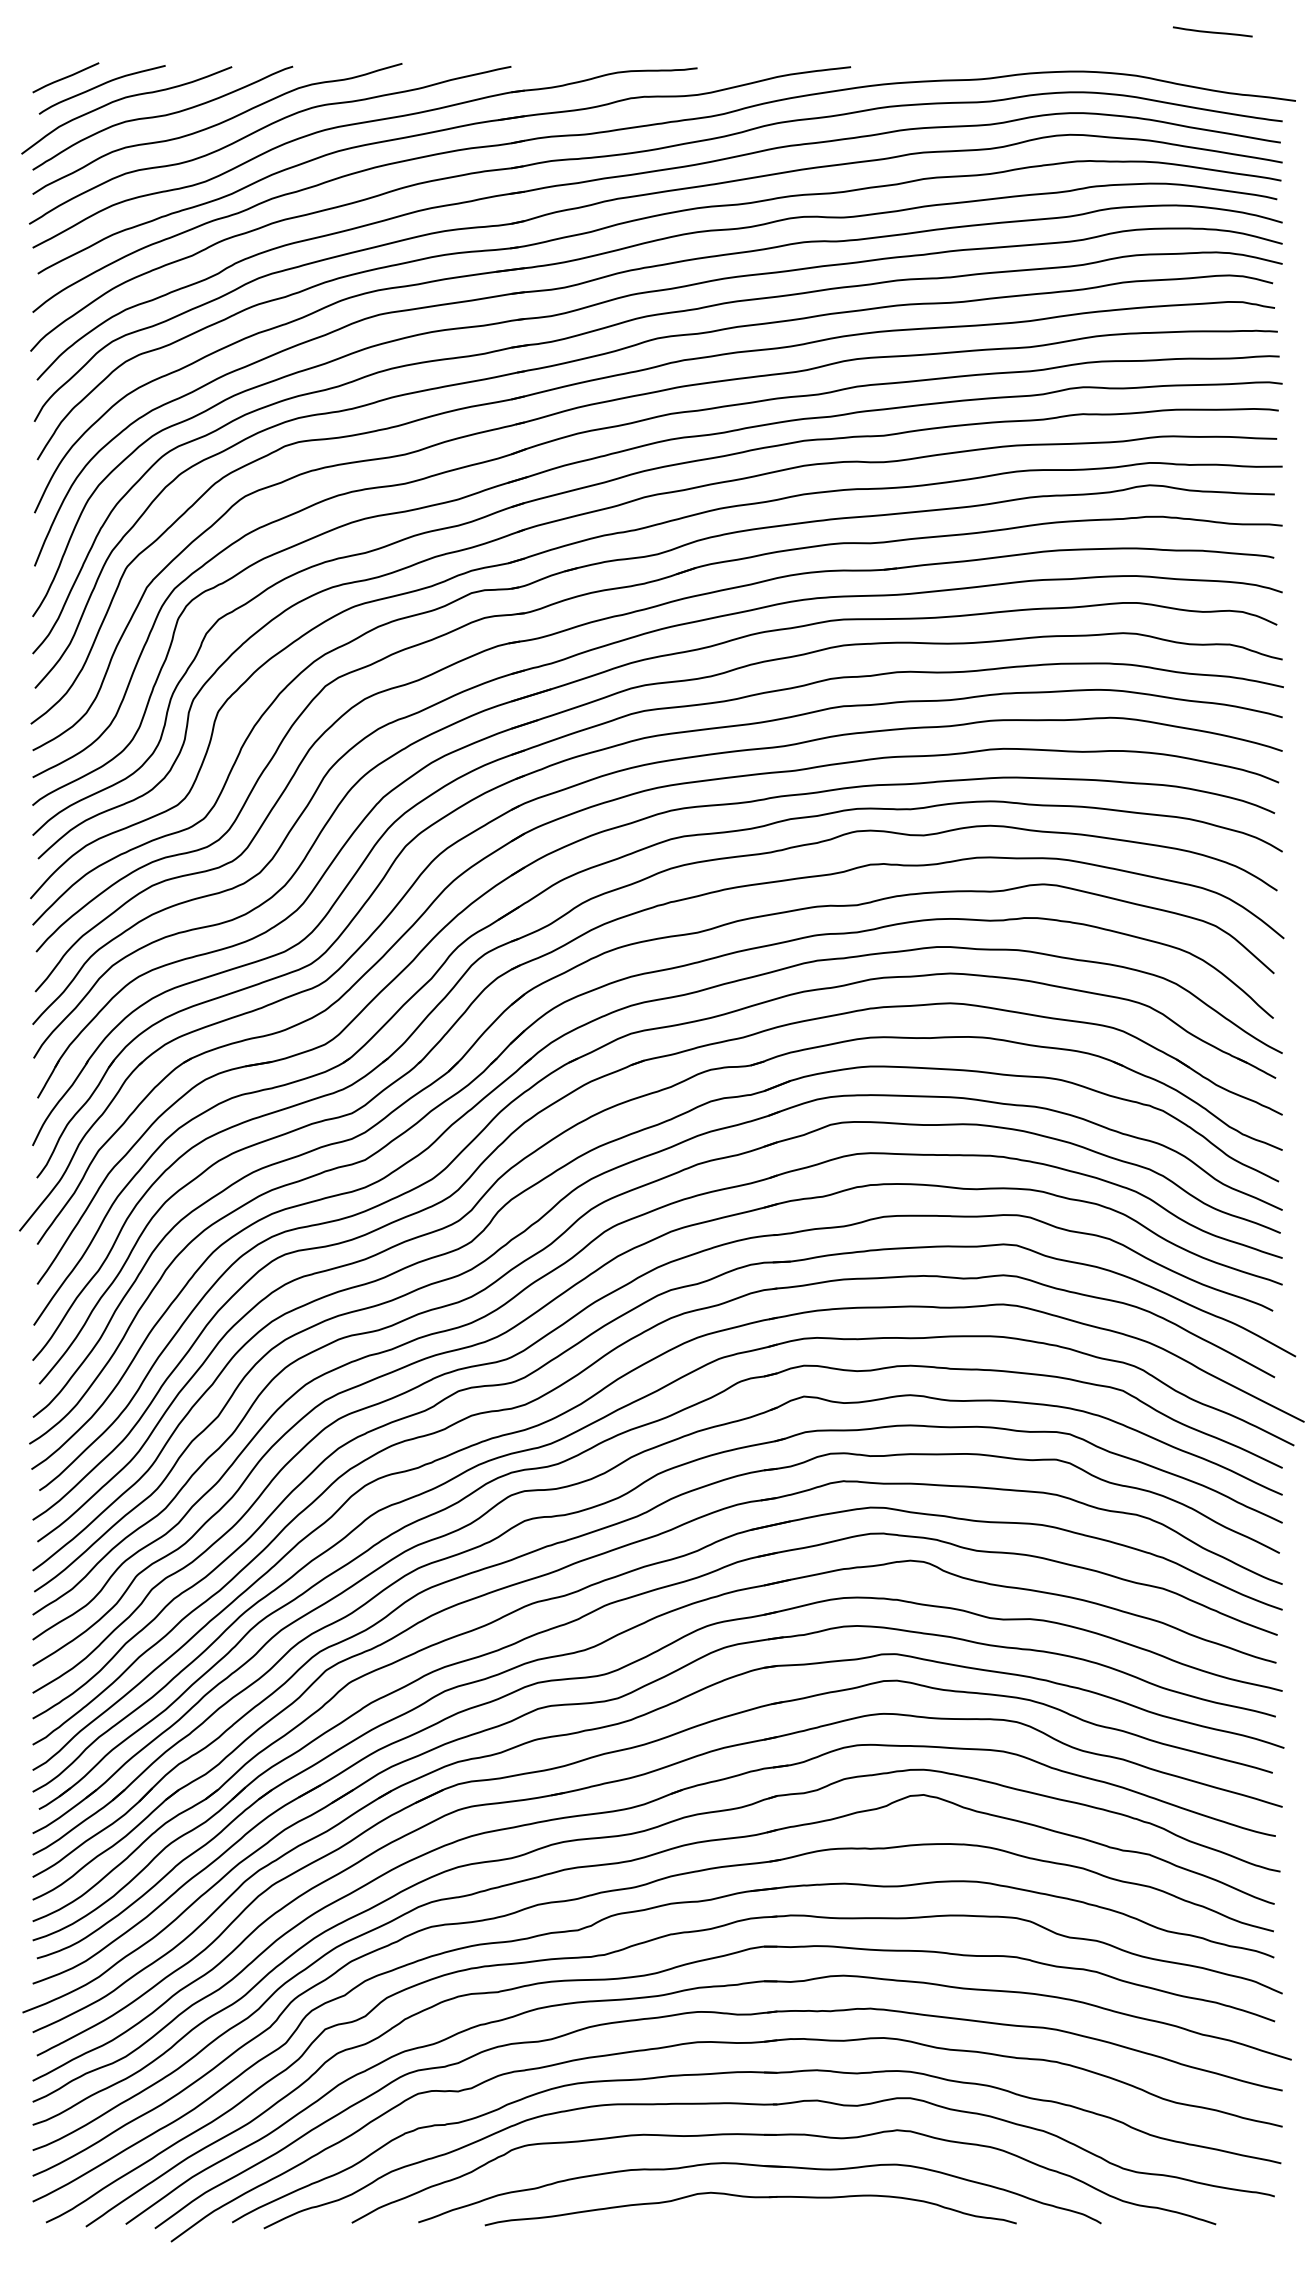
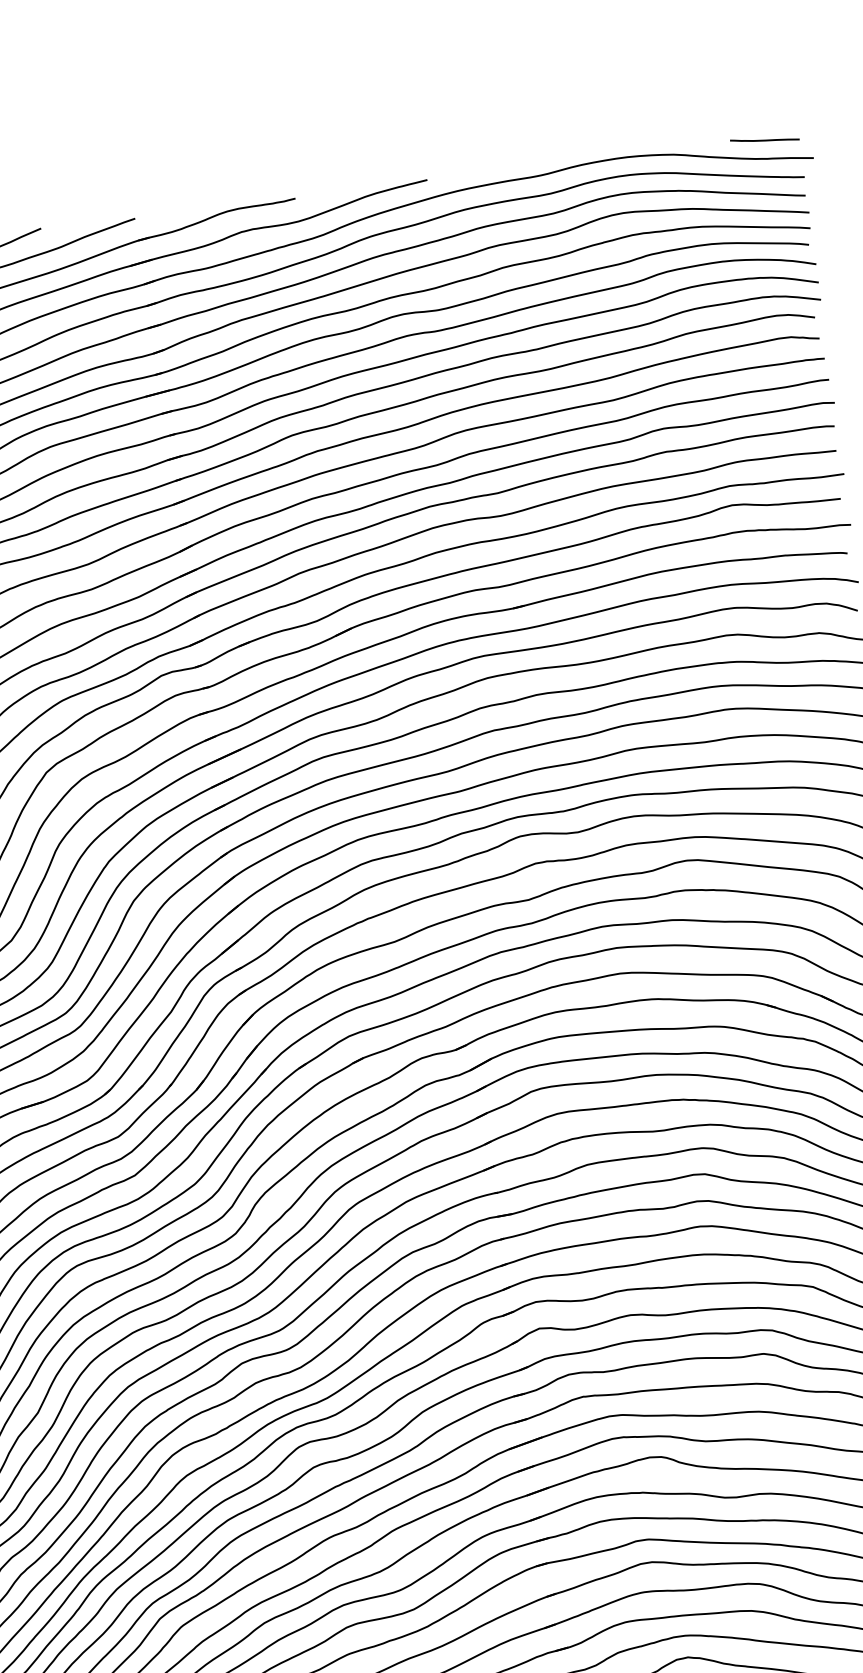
line: (1212, 31) -> (764, 139), moved

